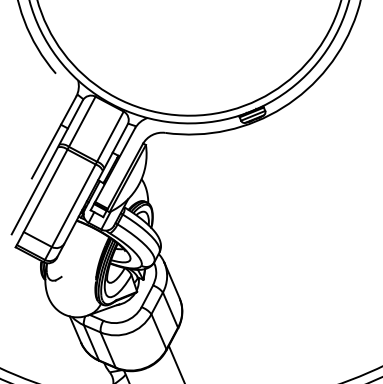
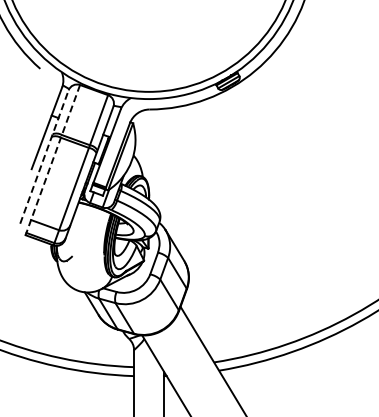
line: (47, 167) -> (44, 157), solid -> dashed
line: (55, 172) -> (52, 160), solid -> dashed

